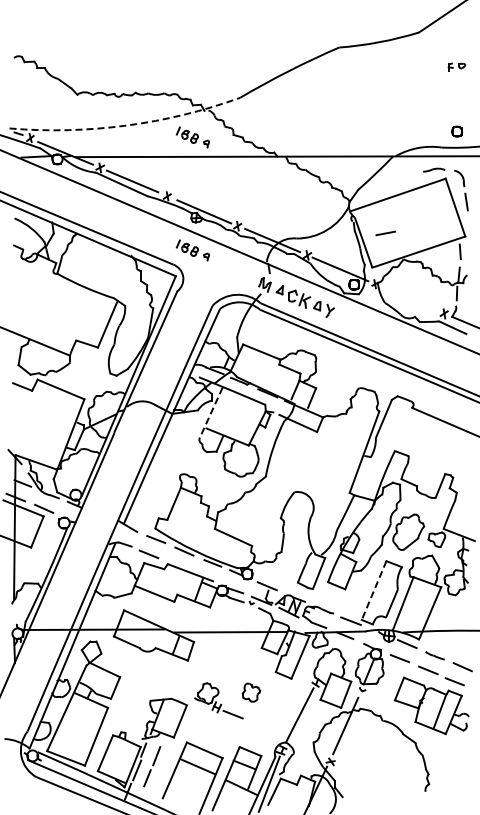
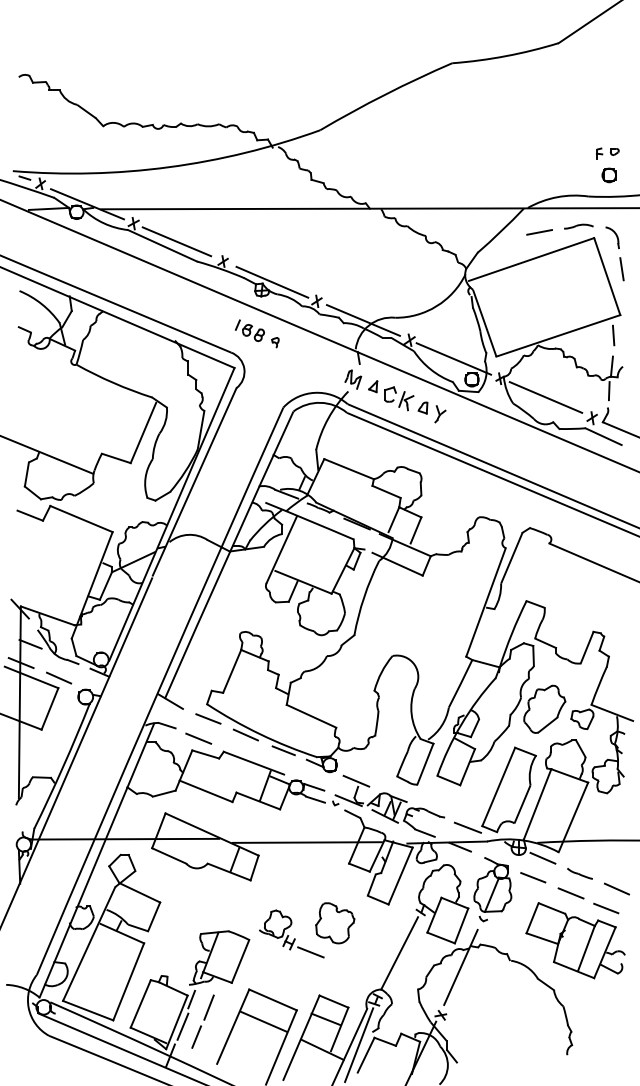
part: (456, 66) -> (607, 152), moved
arc: (126, 125) -> (168, 167), dashed -> solid
part: (192, 137) -> (256, 183), removed
line: (385, 233) -> (539, 232), moved
line: (409, 297) -> (545, 396), added
line: (211, 413) -> (282, 550), dashed -> solid
line: (374, 590) -> (499, 786), dashed -> solid
part: (251, 692) -> (335, 922), size x1.67

